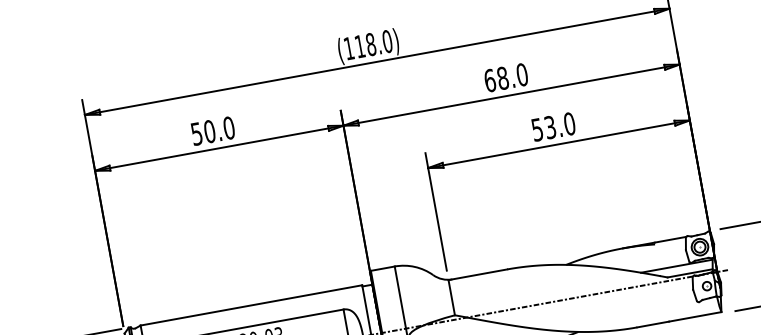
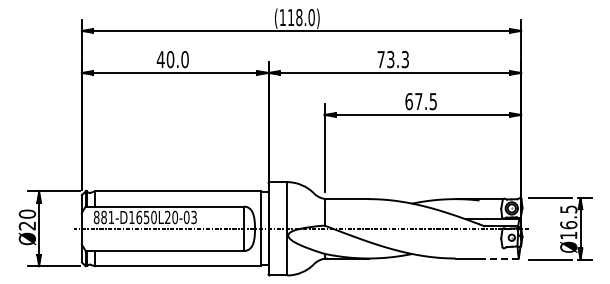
text: (506, 77) -> (393, 59), 68.0 -> 73.3
text: (553, 126) -> (421, 101), 53.0 -> 67.5
text: (196, 133) -> (160, 59), 50.0 -> 40.0
line: (695, 316) -> (499, 258), solid -> dashed

